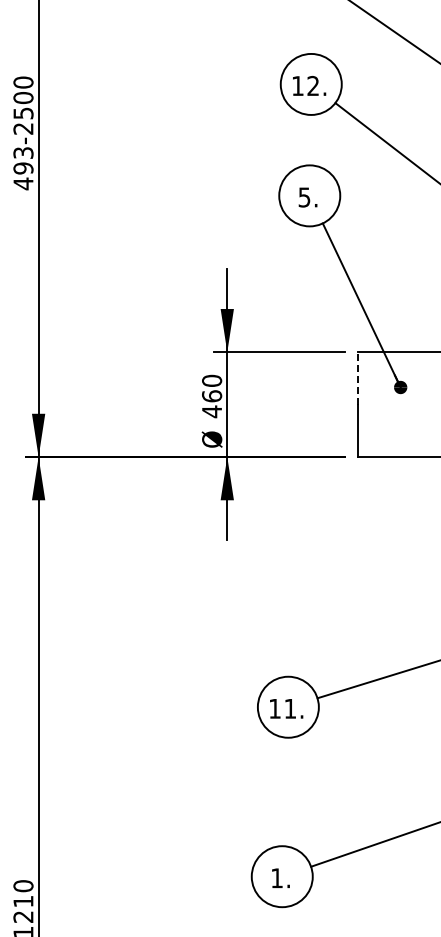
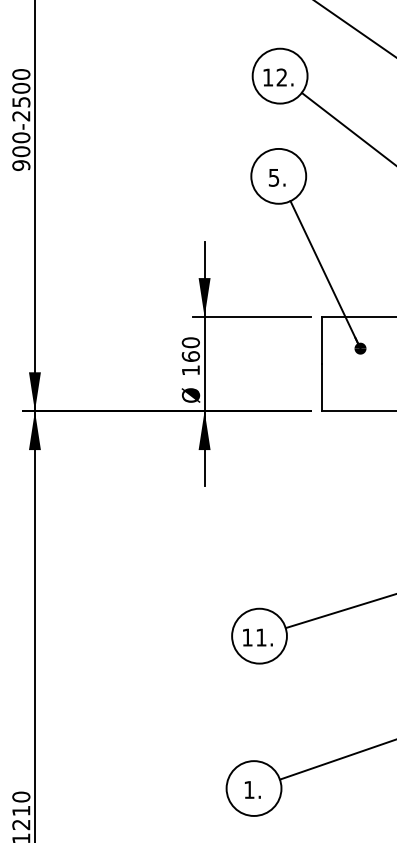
text: (23, 168) -> (21, 151), 493-2500 -> 900-2500
line: (358, 377) -> (322, 339), dashed -> solid
text: (211, 411) -> (190, 370), 460 -> 160

